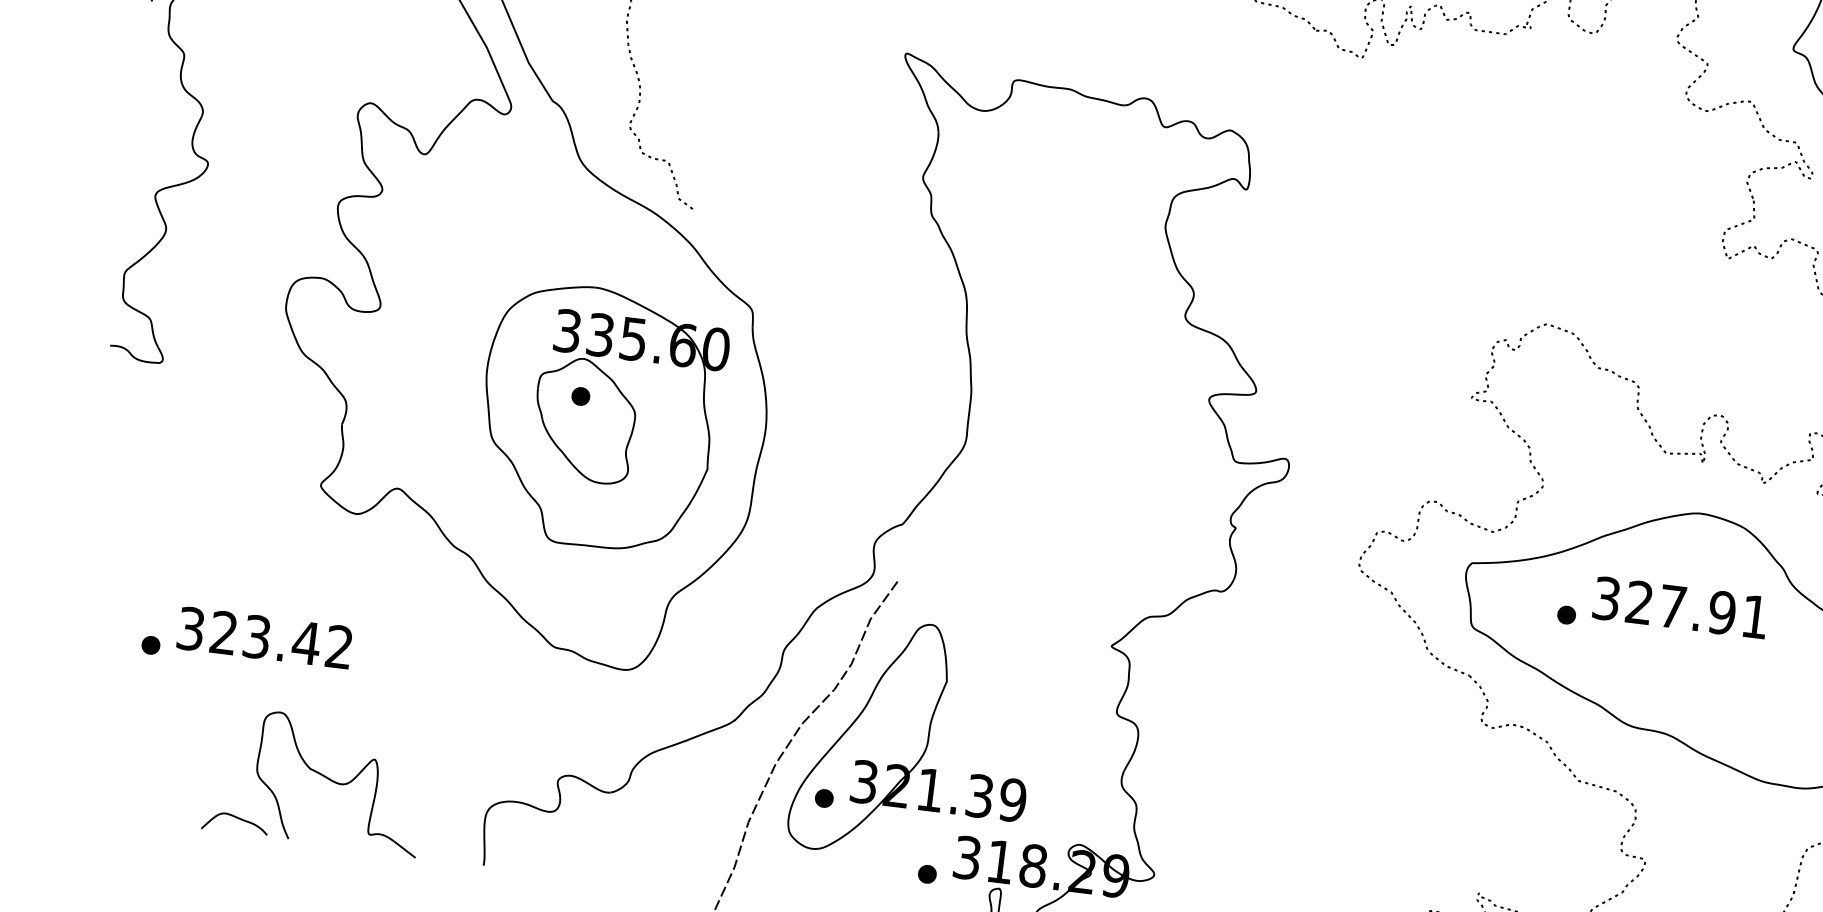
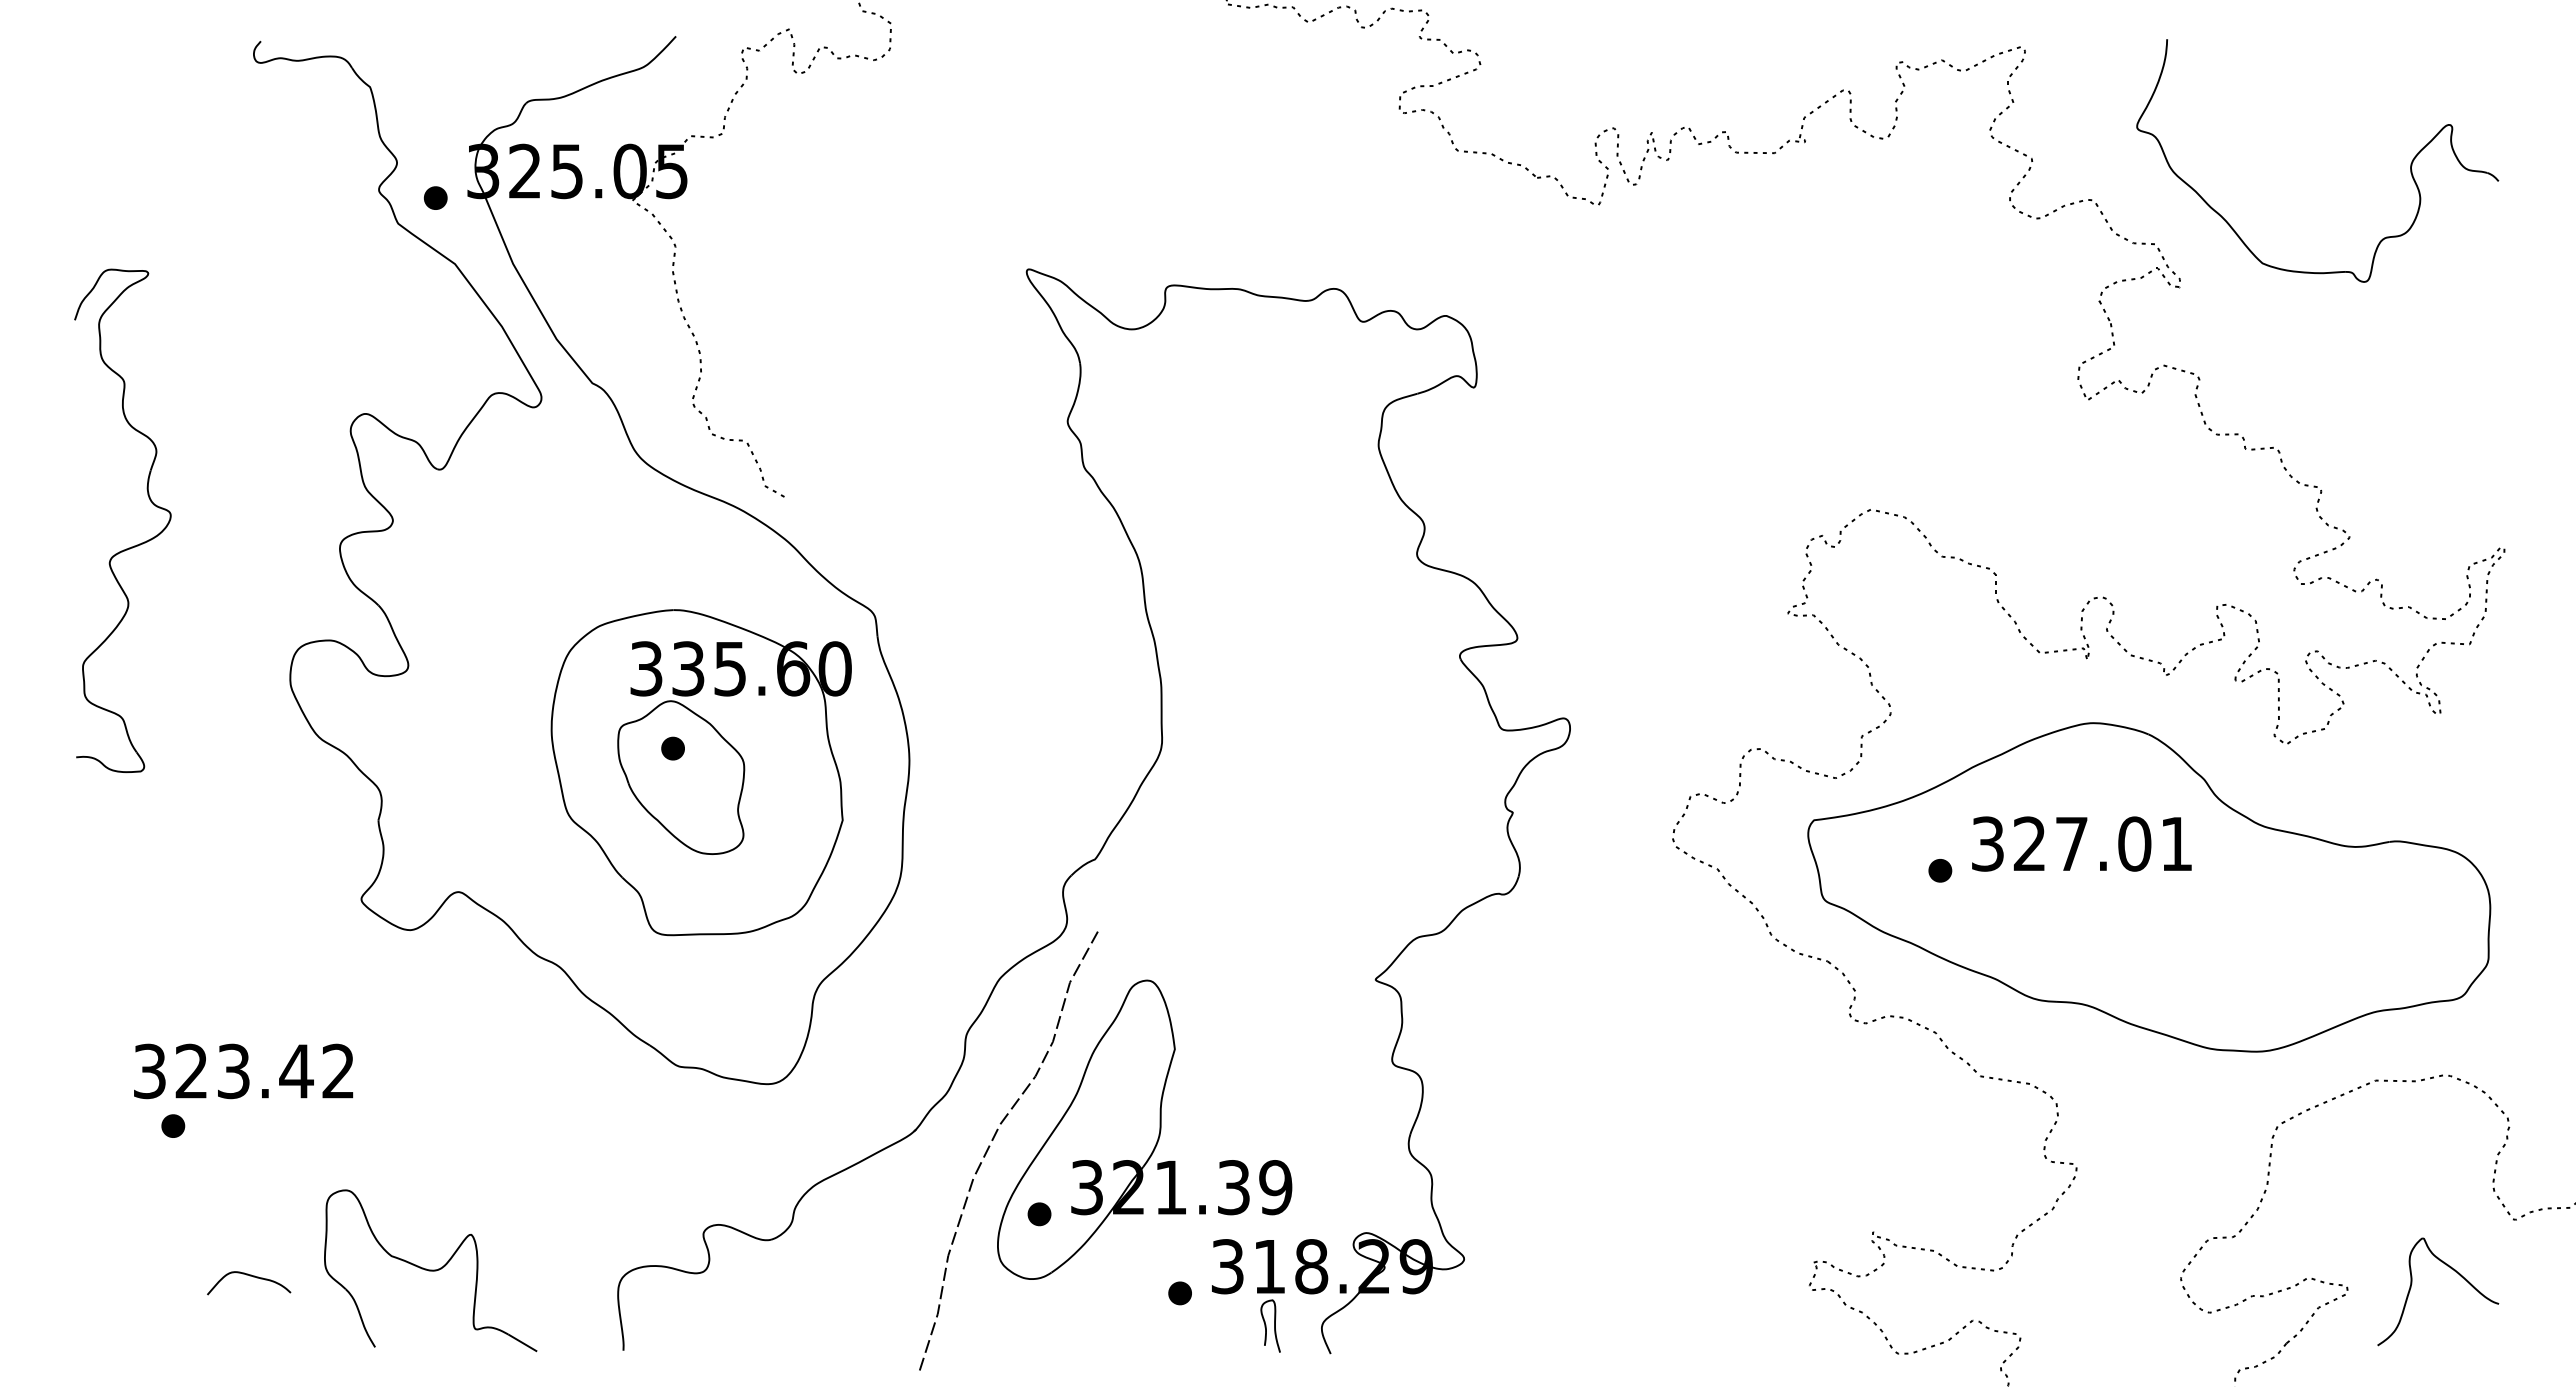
text: (1722, 612) -> (2134, 843), 327.91 -> 327.01
text: (264, 638) -> (243, 1071), moved
curve: (236, 818) -> (249, 1276), moved

